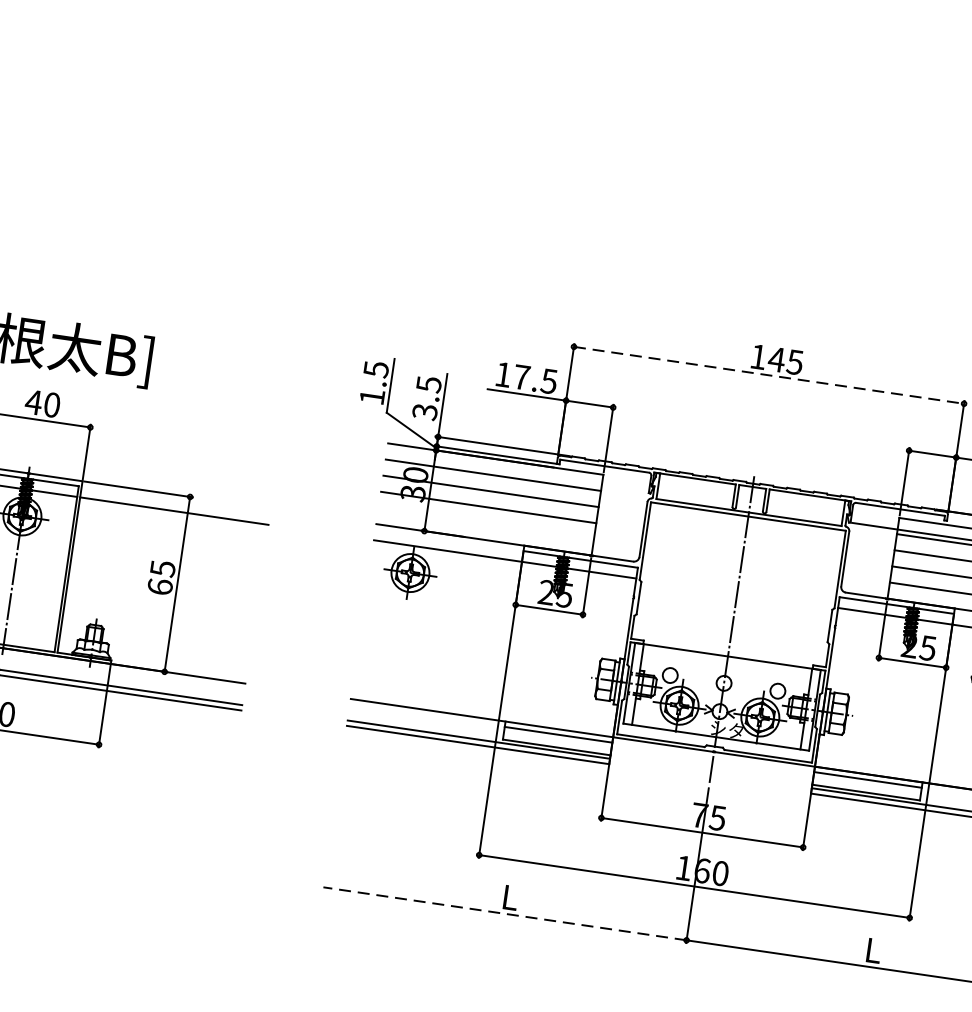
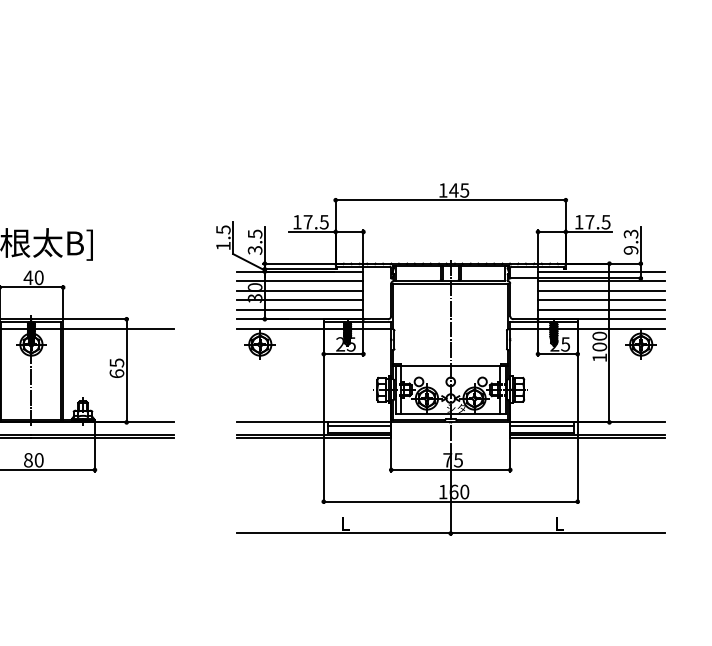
line: (770, 376) -> (451, 200), dashed -> solid
line: (485, 523) -> (299, 309), added
line: (504, 913) -> (343, 533), dashed -> solid

